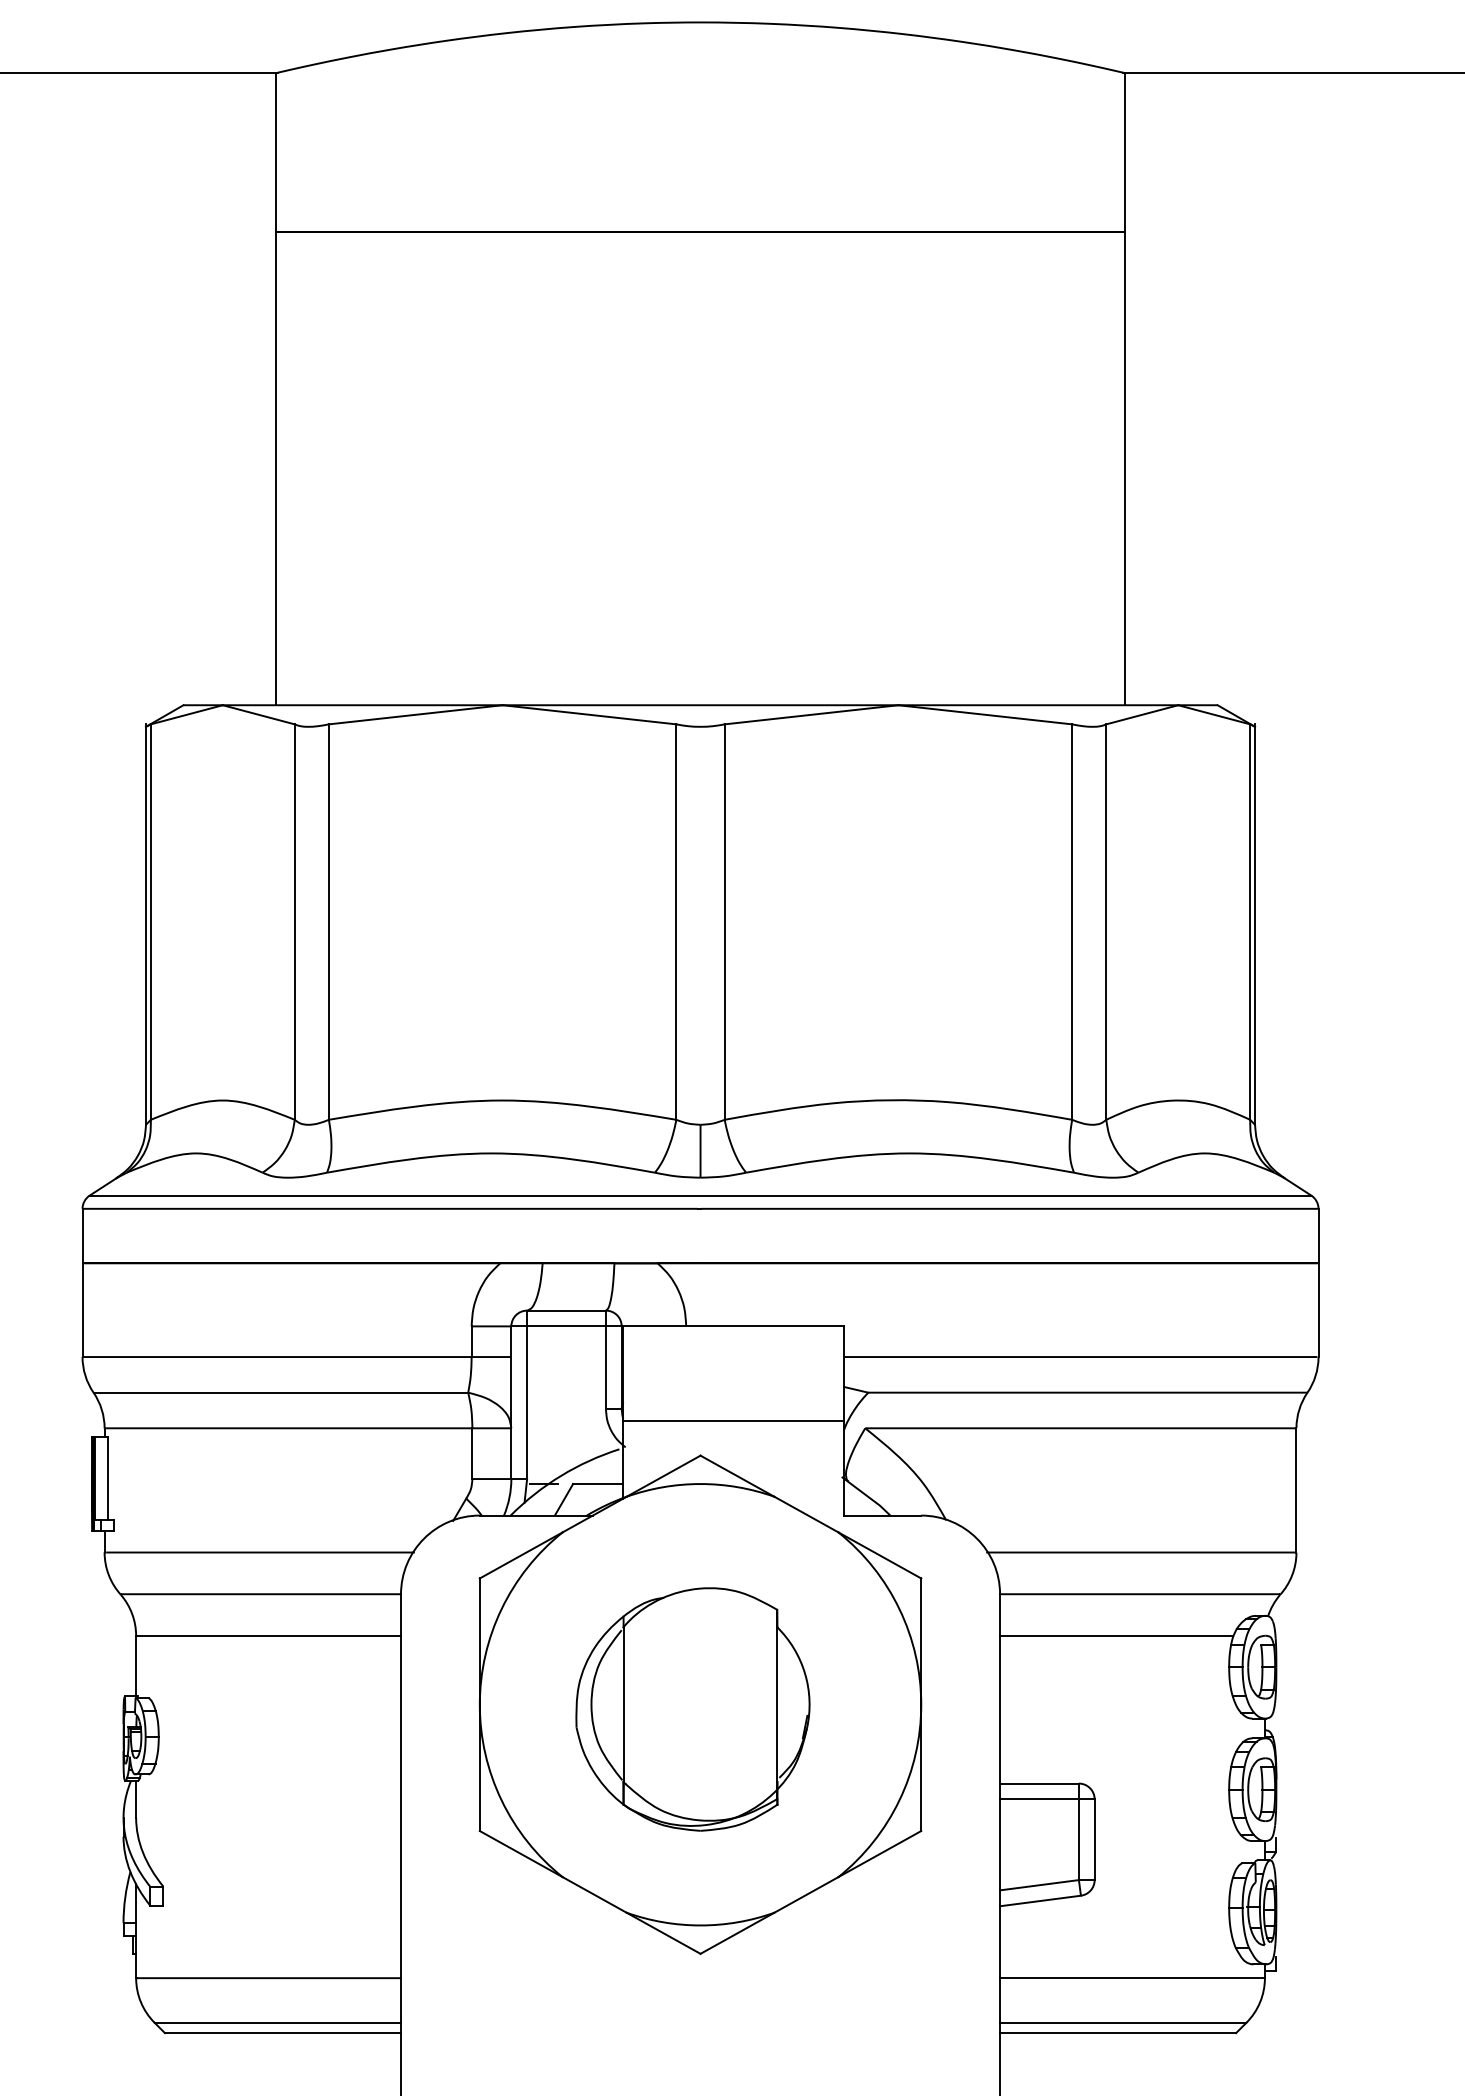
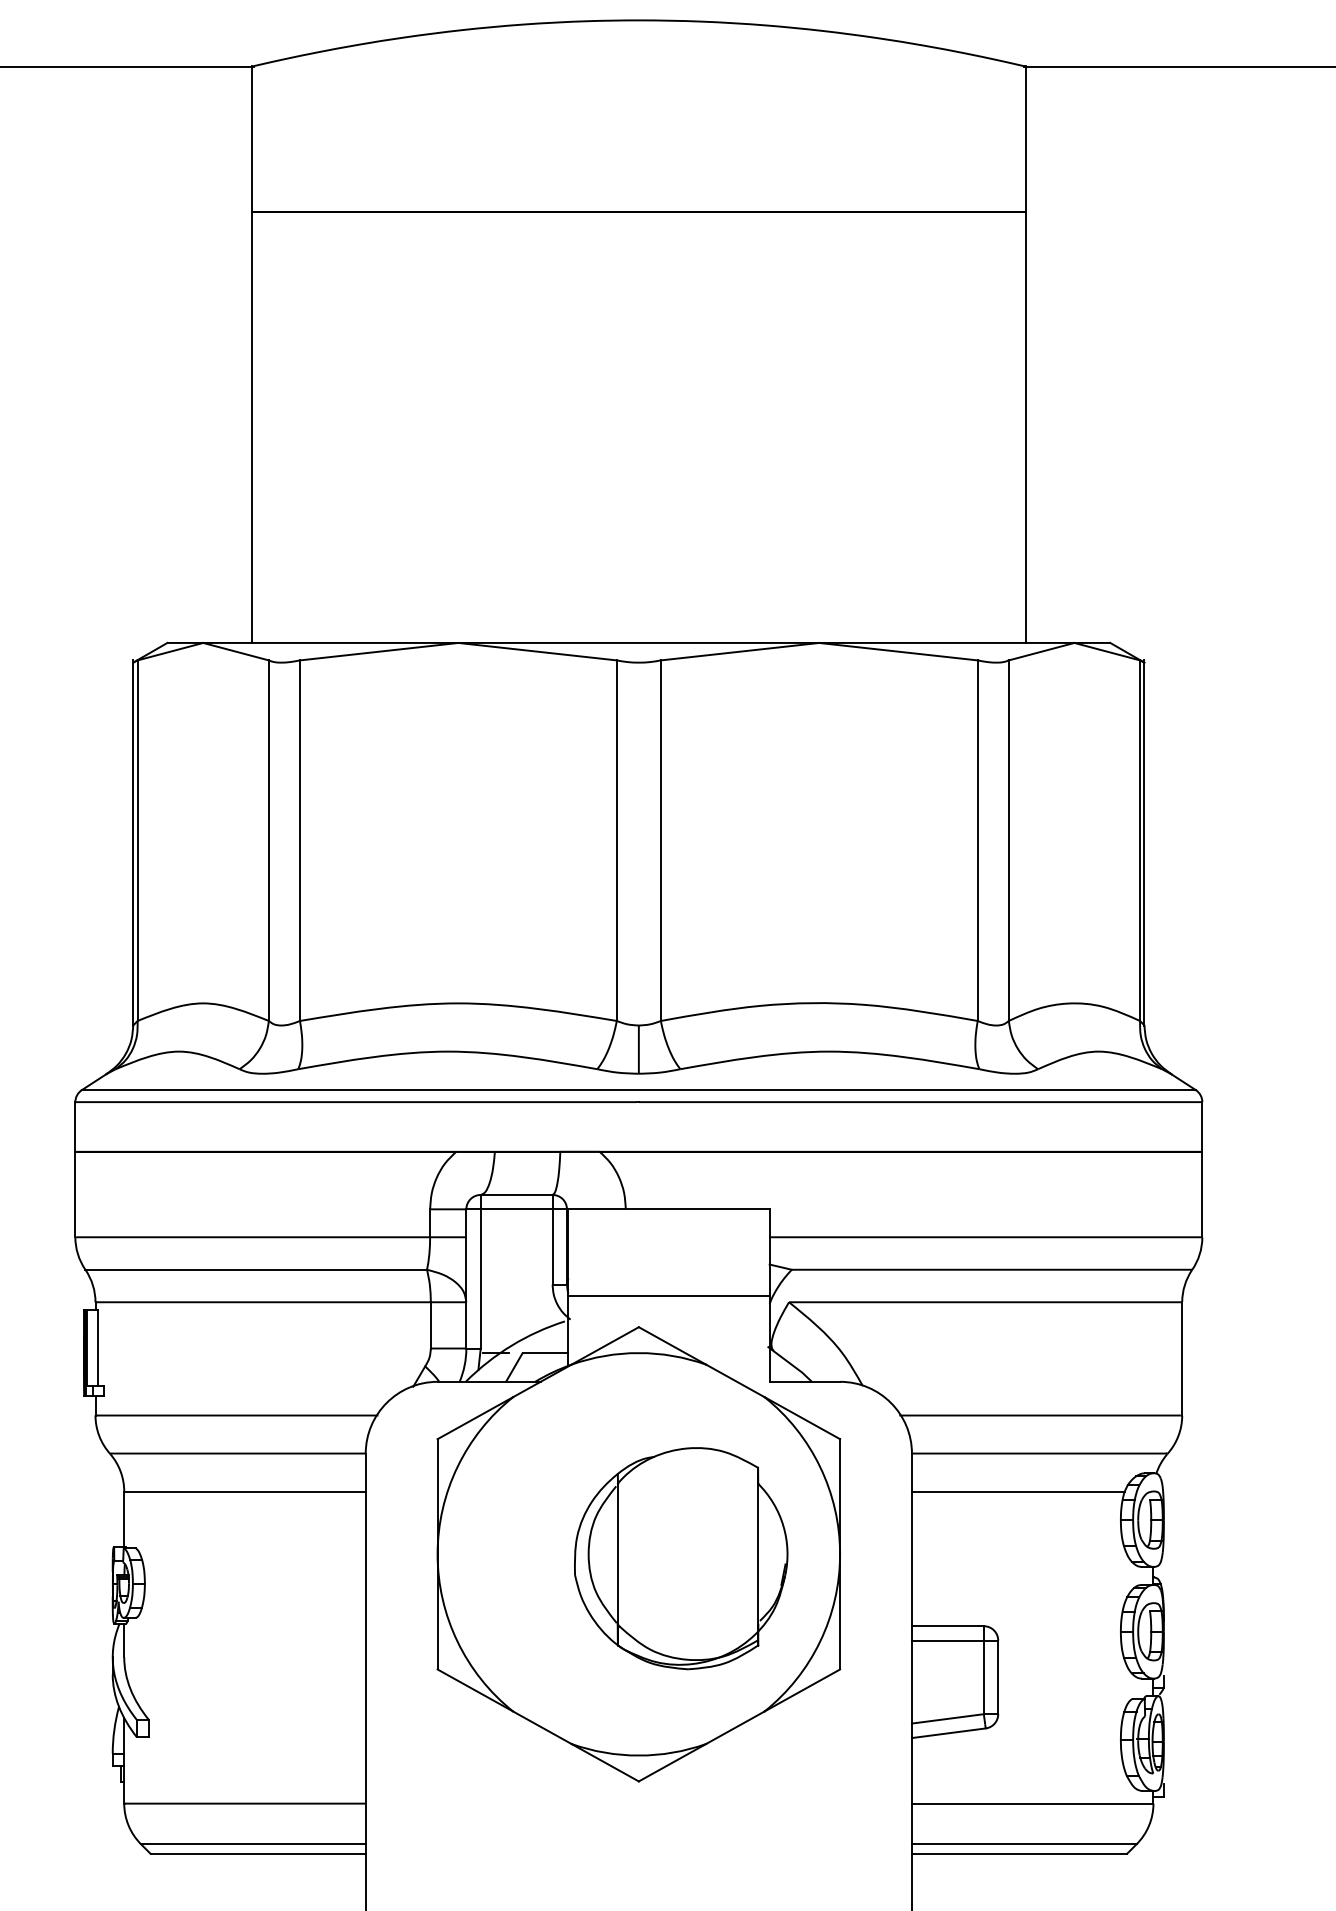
part: (692, 1709) -> (680, 1558), moved

